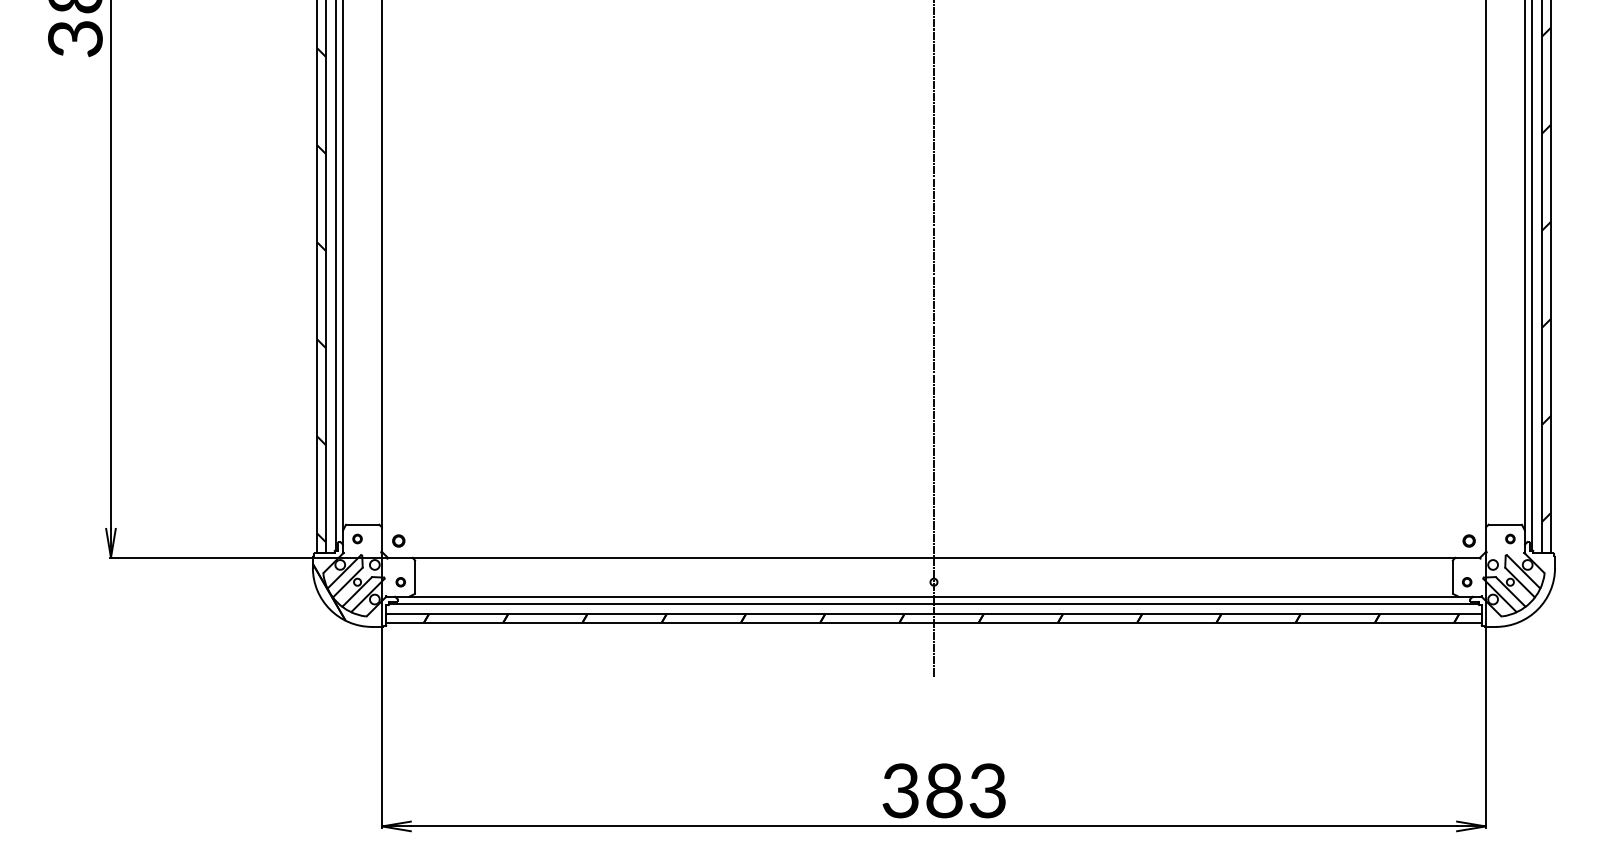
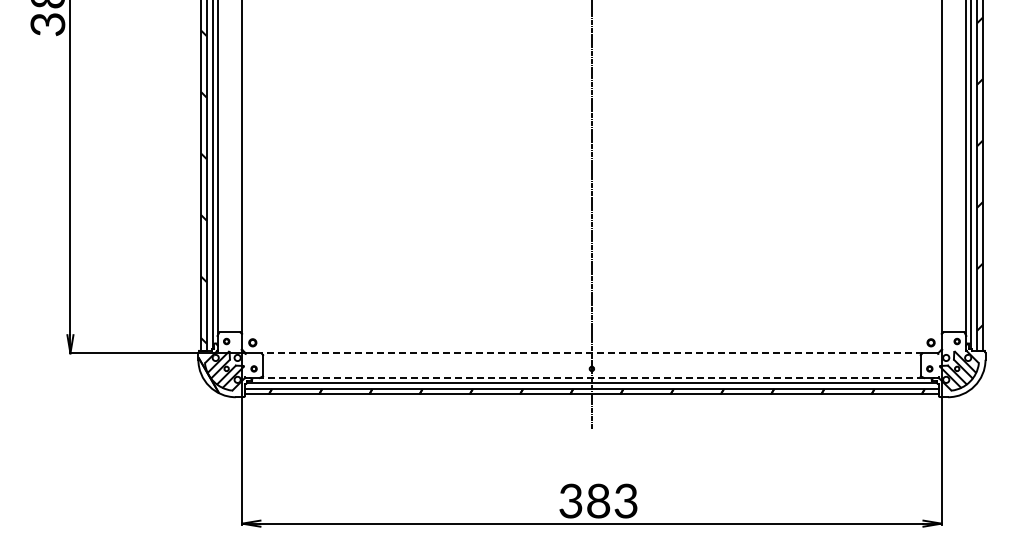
line: (933, 557) -> (591, 353), solid -> dashed
line: (933, 597) -> (591, 378), solid -> dashed

